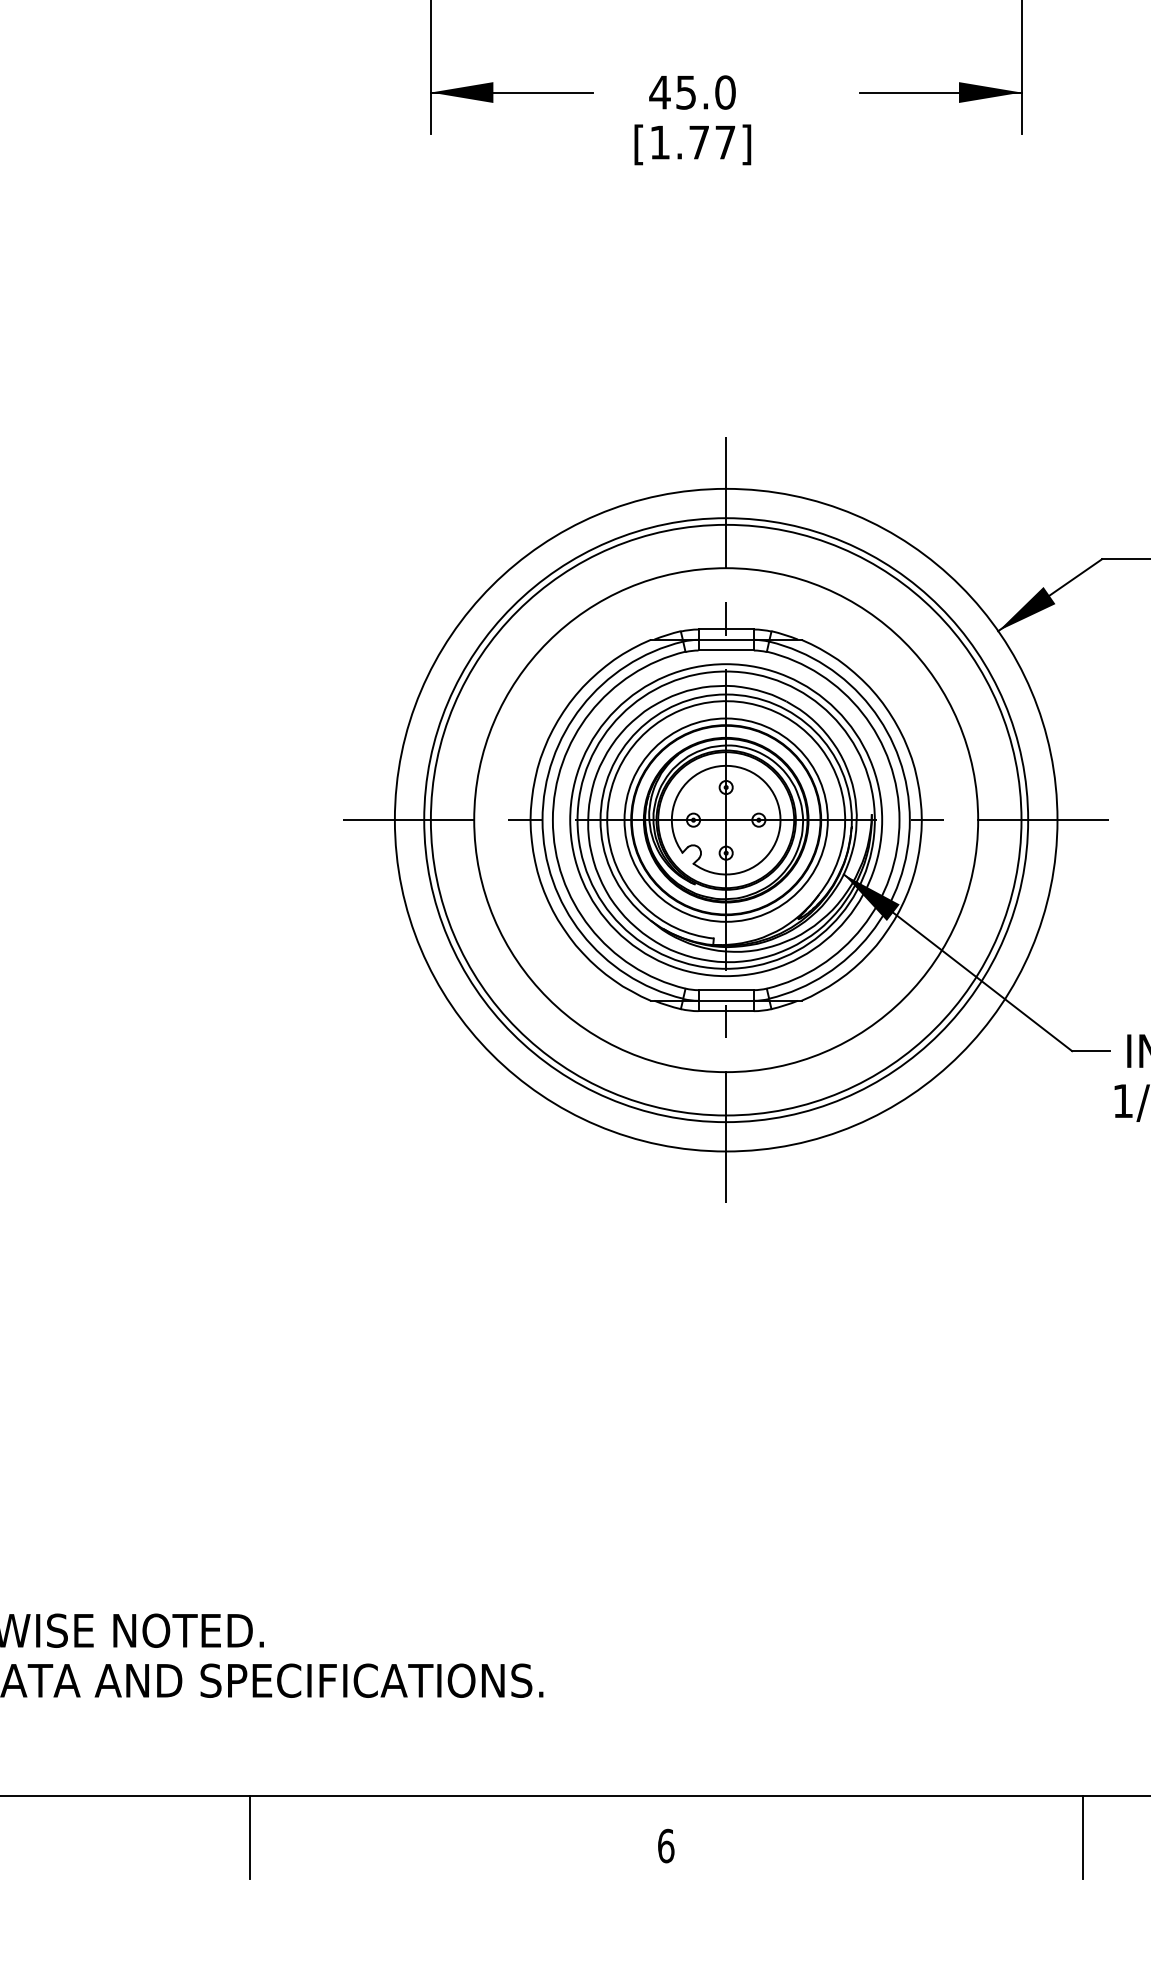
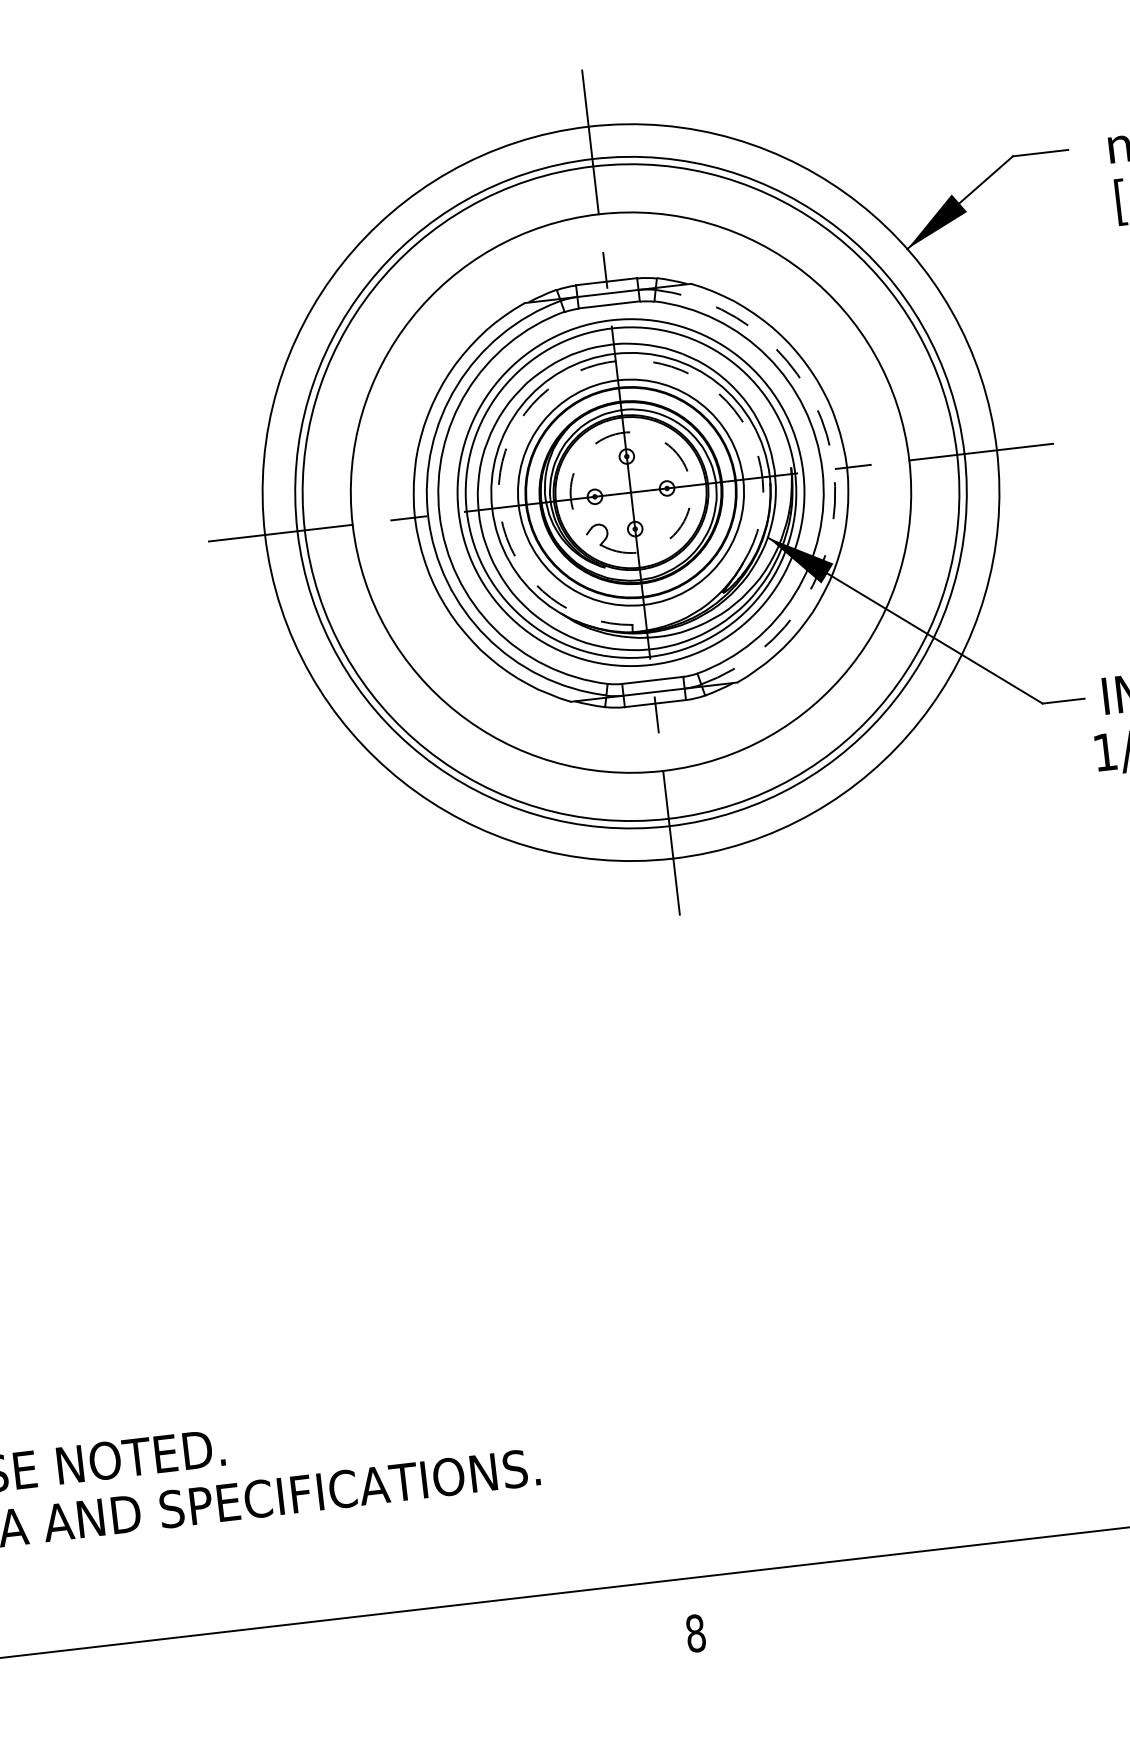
arc: (680, 710) -> (566, 377), solid -> dashed
arc: (764, 781) -> (668, 445), solid -> dashed
arc: (909, 820) -> (833, 469), solid -> dashed
line: (249, 1837) -> (234, 1677), removed
text: (666, 1845) -> (696, 1632), 6 -> 8

